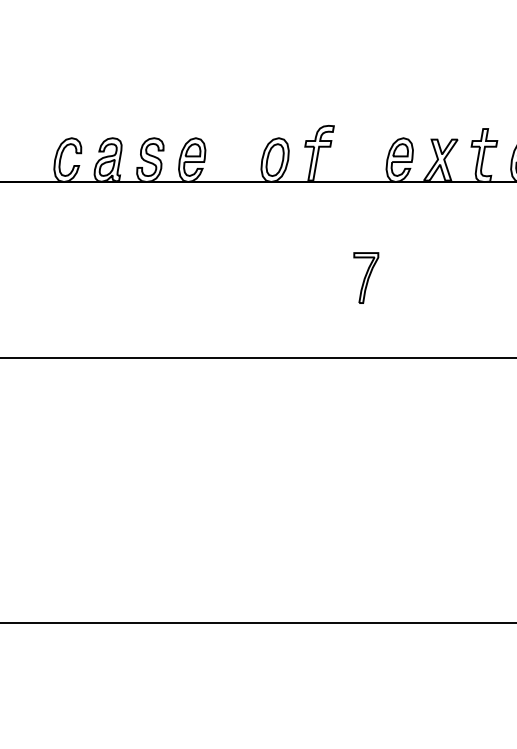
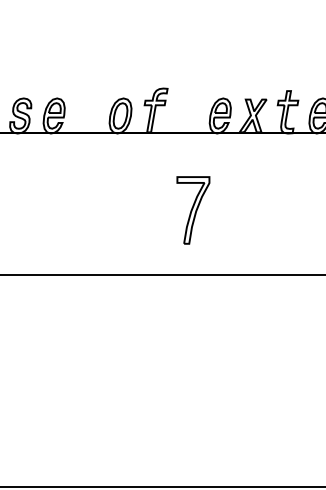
part: (366, 277) -> (193, 209), size x1.67

